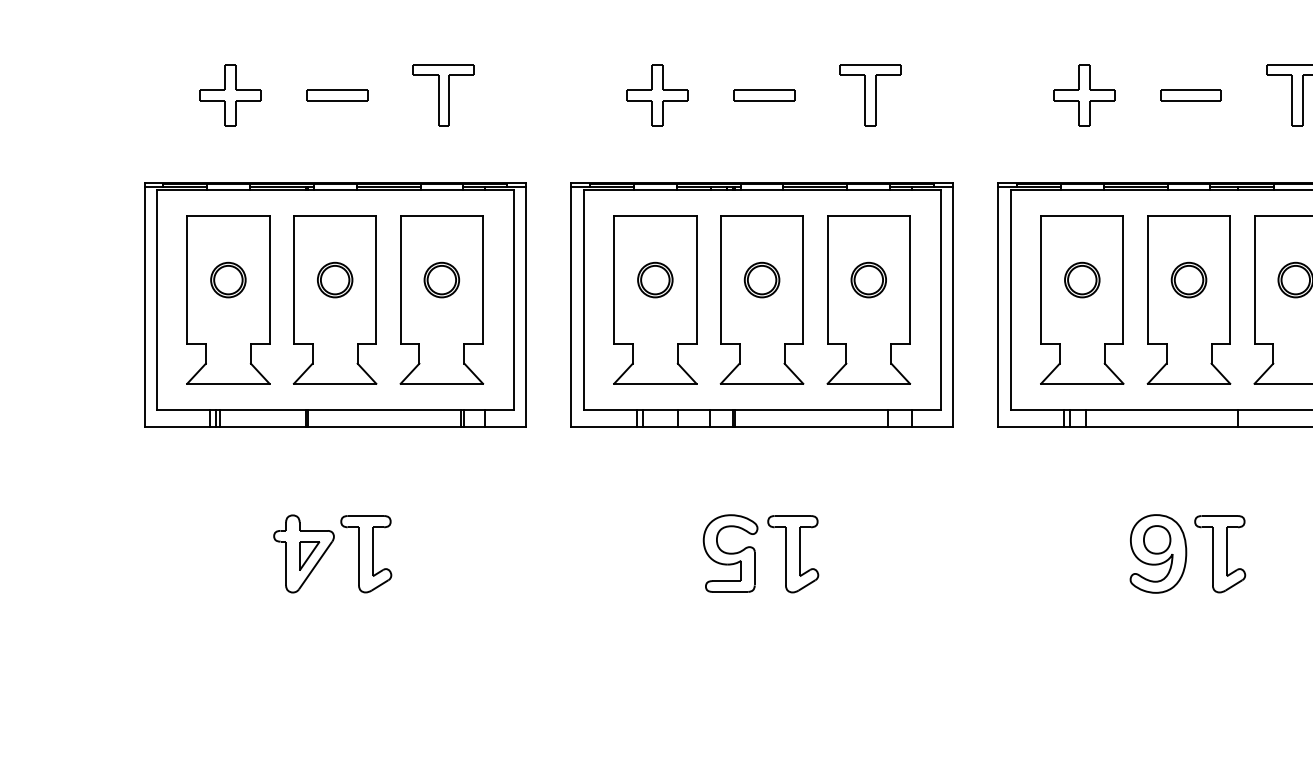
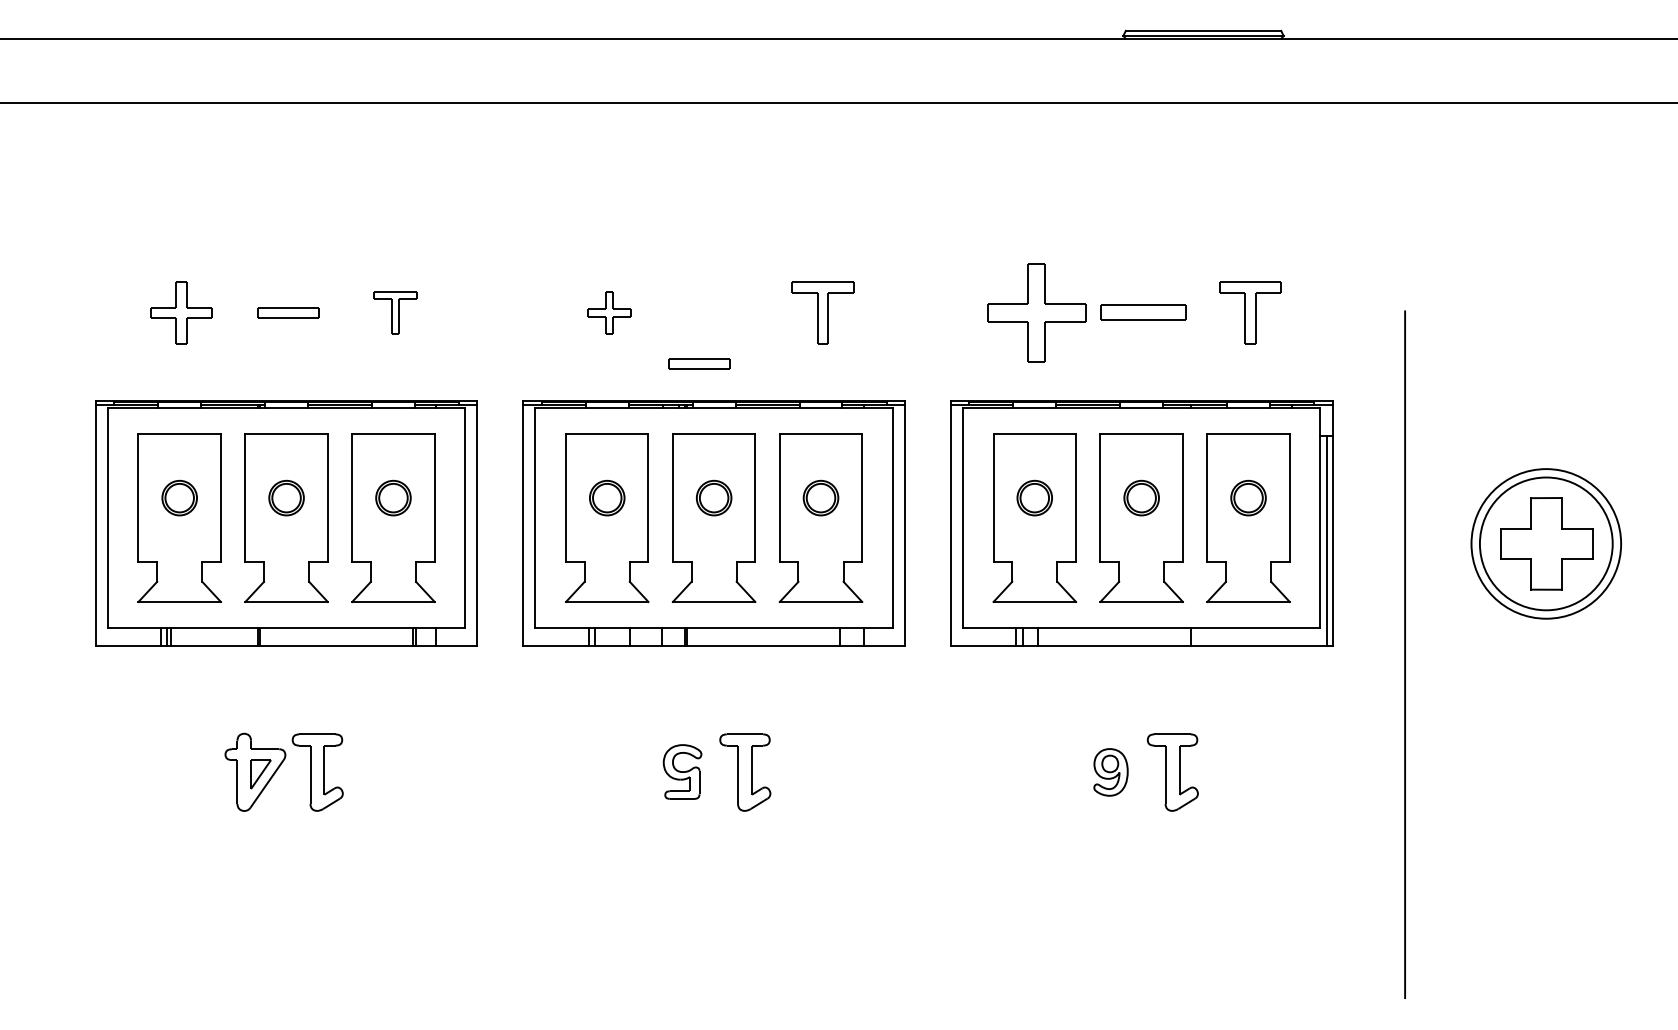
part: (443, 94) -> (395, 312), size x0.7
part: (657, 94) -> (609, 312), size x0.7
part: (764, 94) -> (699, 363), moved
part: (1084, 94) -> (1036, 312), size x1.6
part: (1190, 94) -> (1143, 312), size x1.4
part: (730, 553) -> (682, 771), size x0.7
part: (1157, 554) -> (1110, 772), size x0.6

